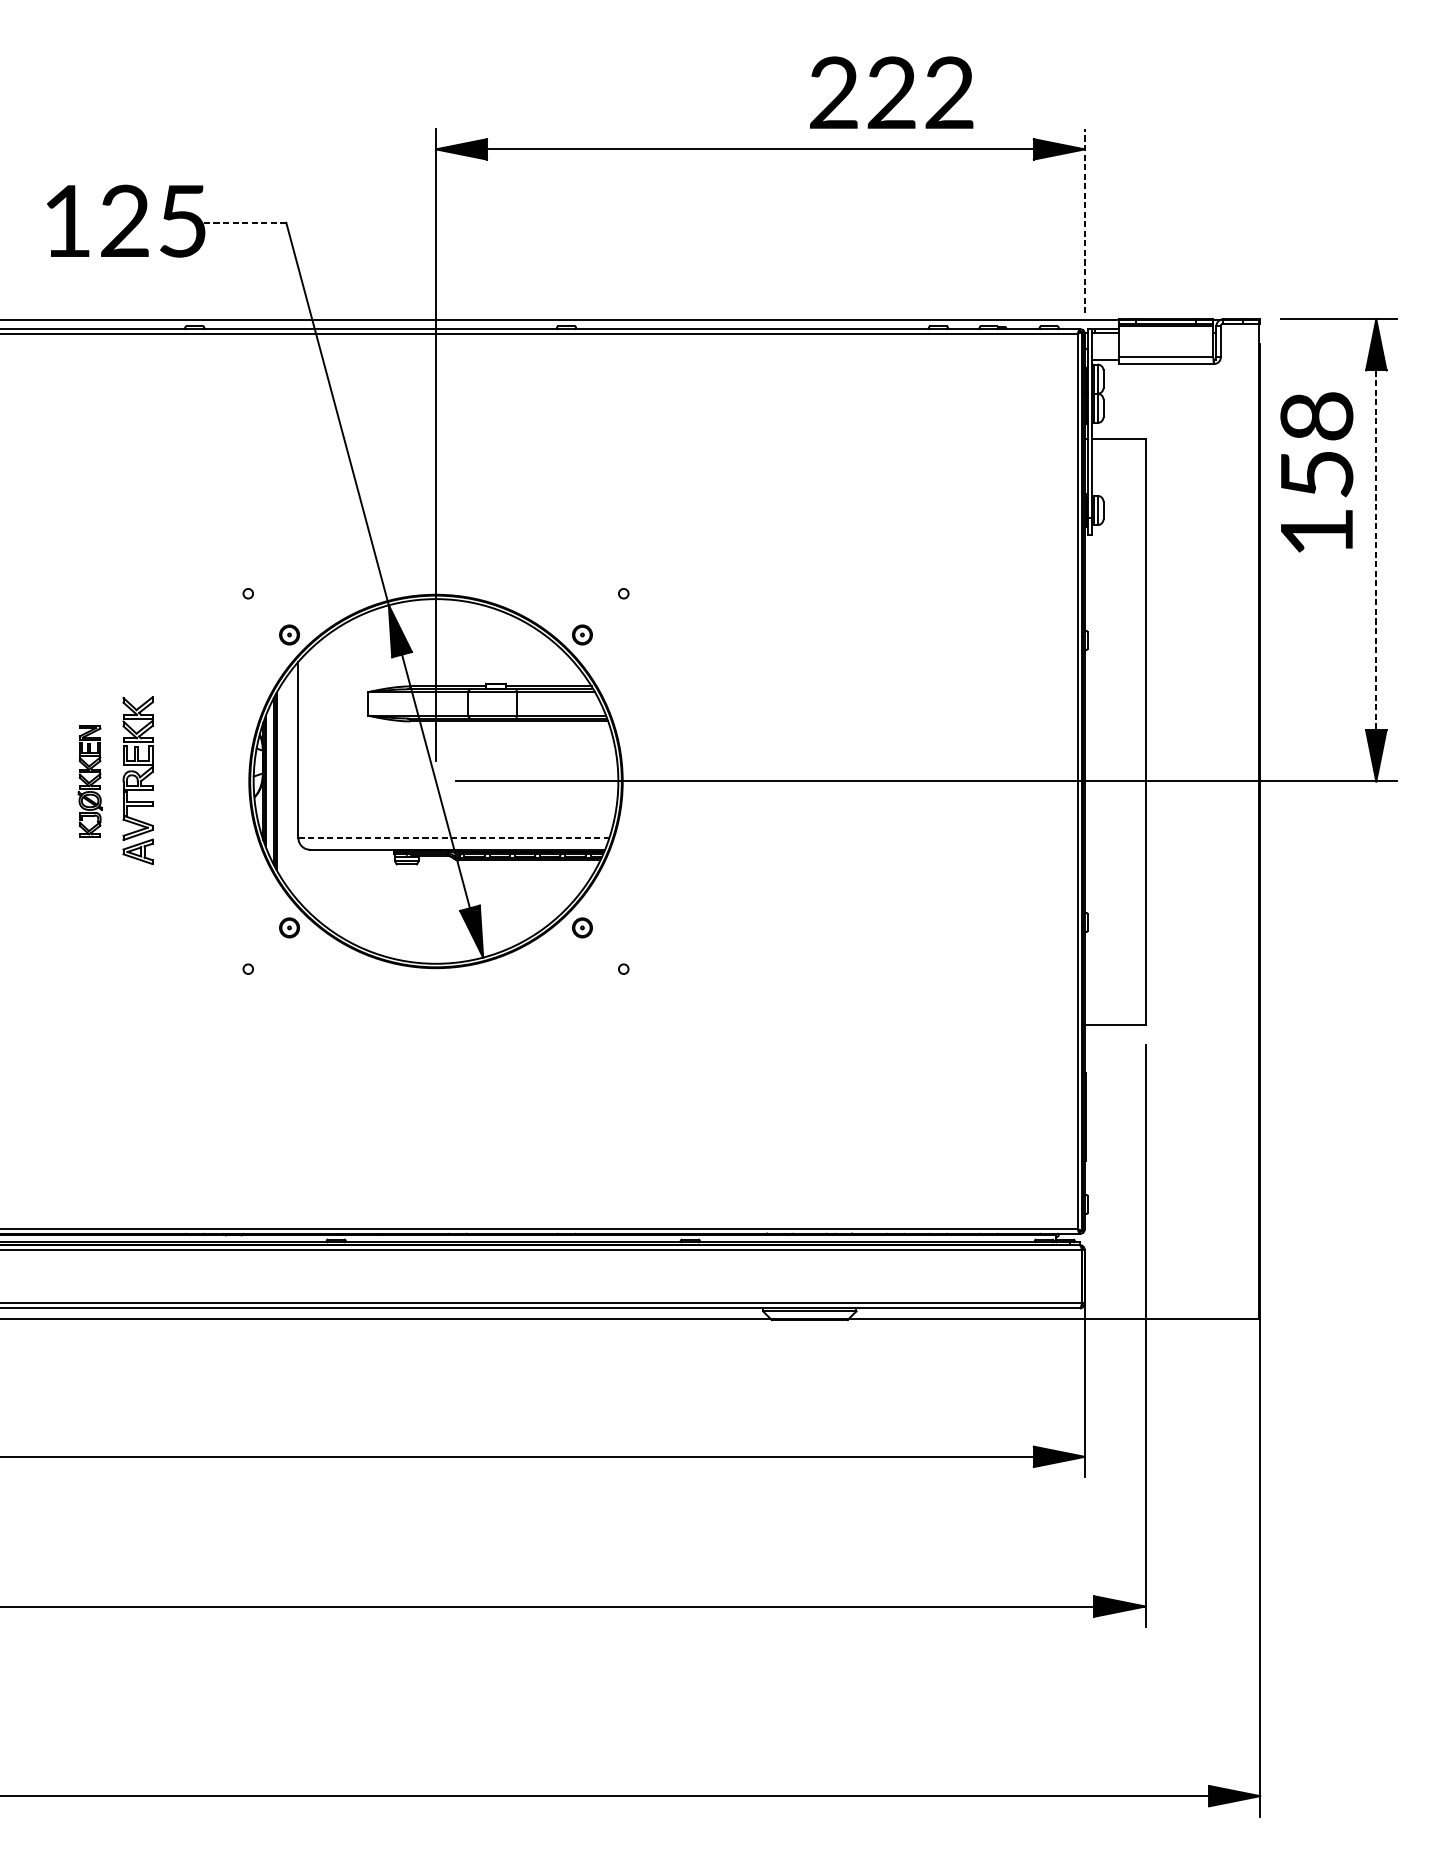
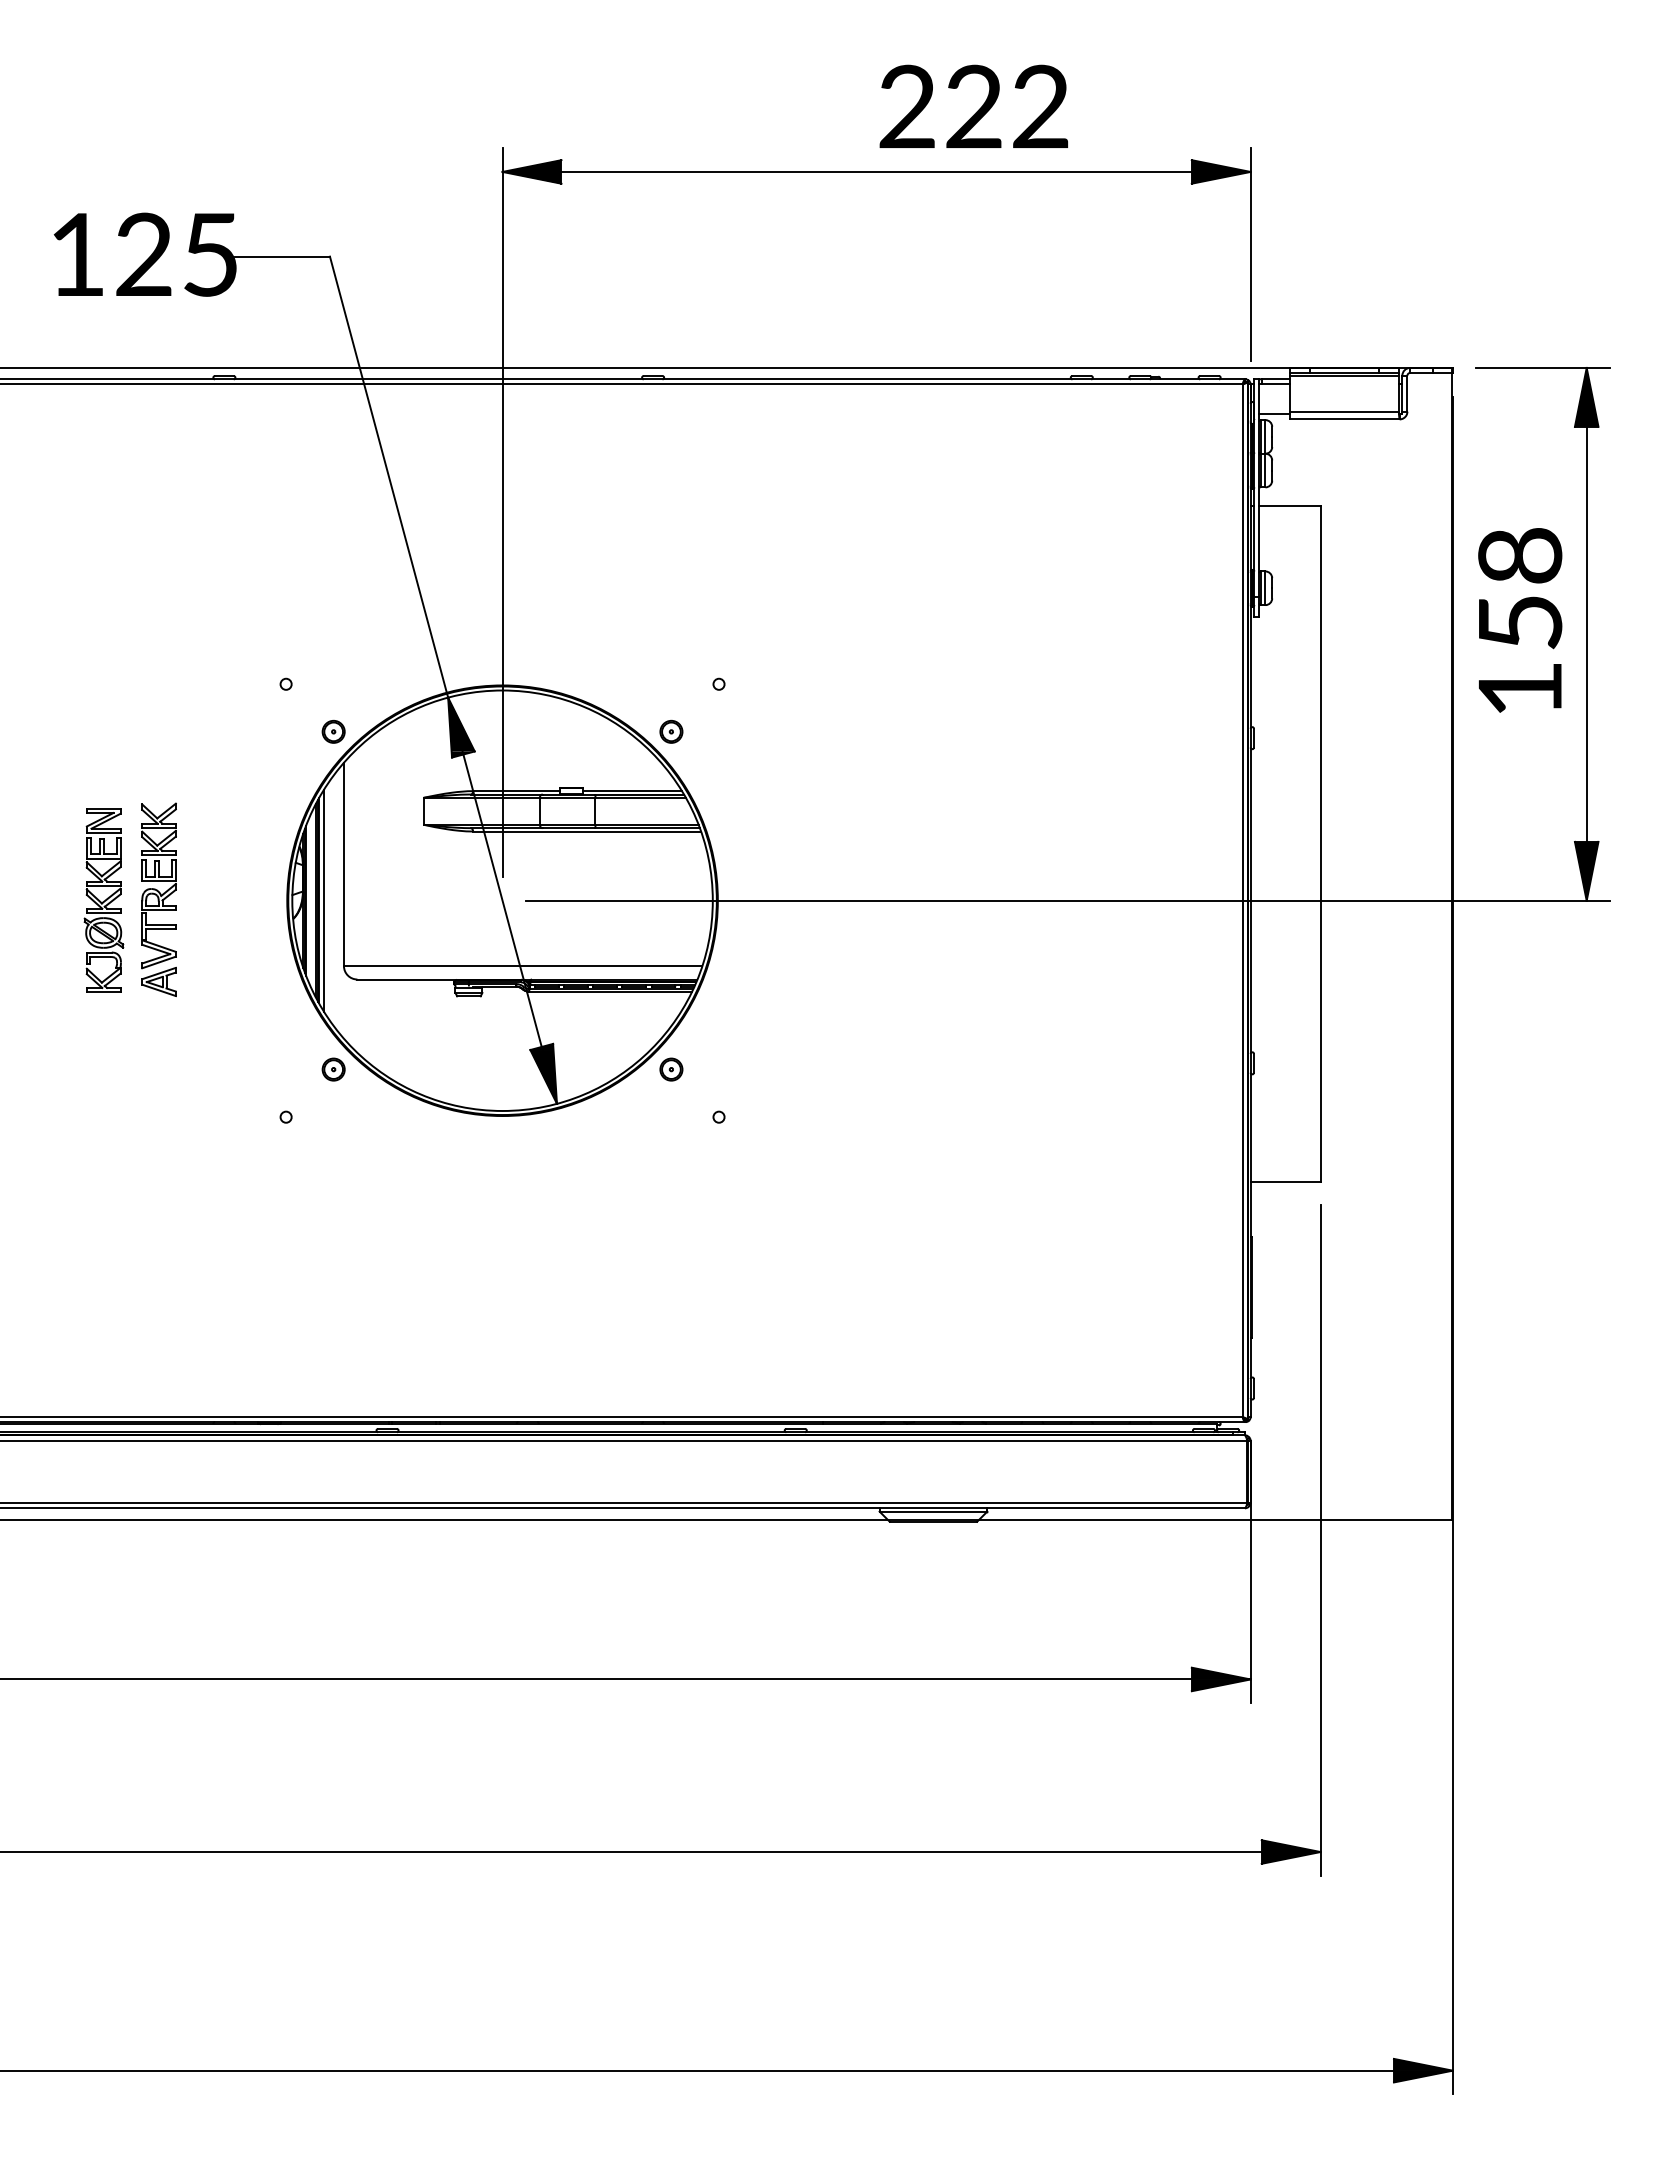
text: (891, 91) -> (973, 105), moved
line: (1084, 220) -> (1250, 254), dashed -> solid
line: (245, 222) -> (282, 256), dashed -> solid
text: (1317, 472) -> (1520, 620), moved
line: (1376, 550) -> (1586, 634), dashed -> solid
part: (89, 781) -> (103, 900), size x1.43
line: (280, 781) -> (323, 900), added
line: (454, 838) -> (523, 966), dashed -> solid

